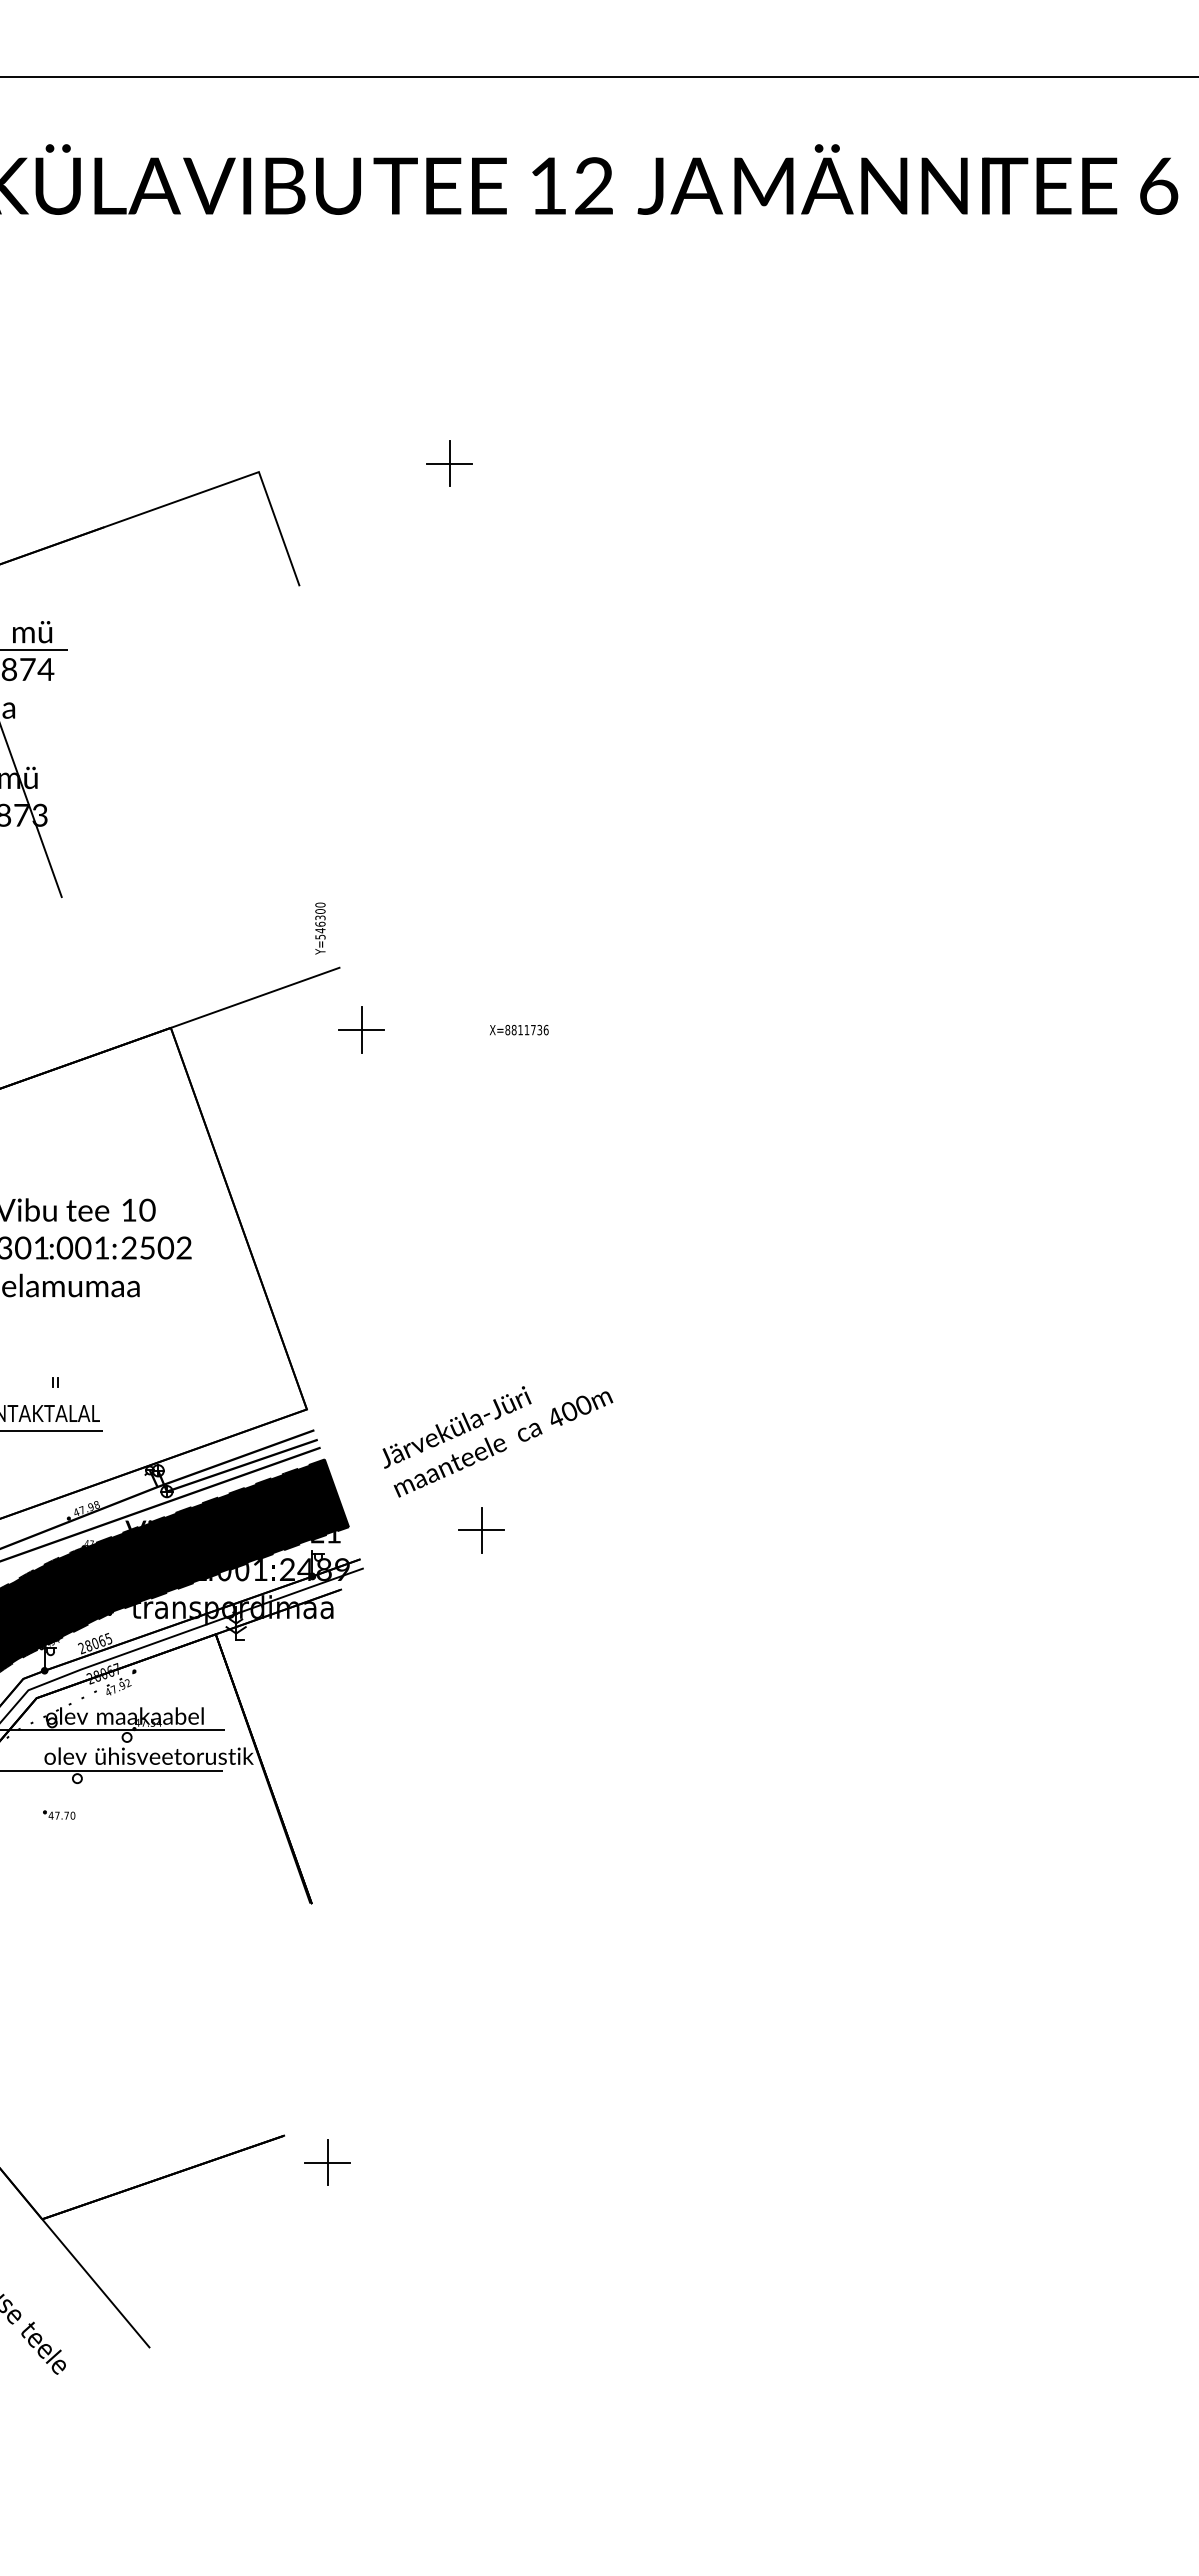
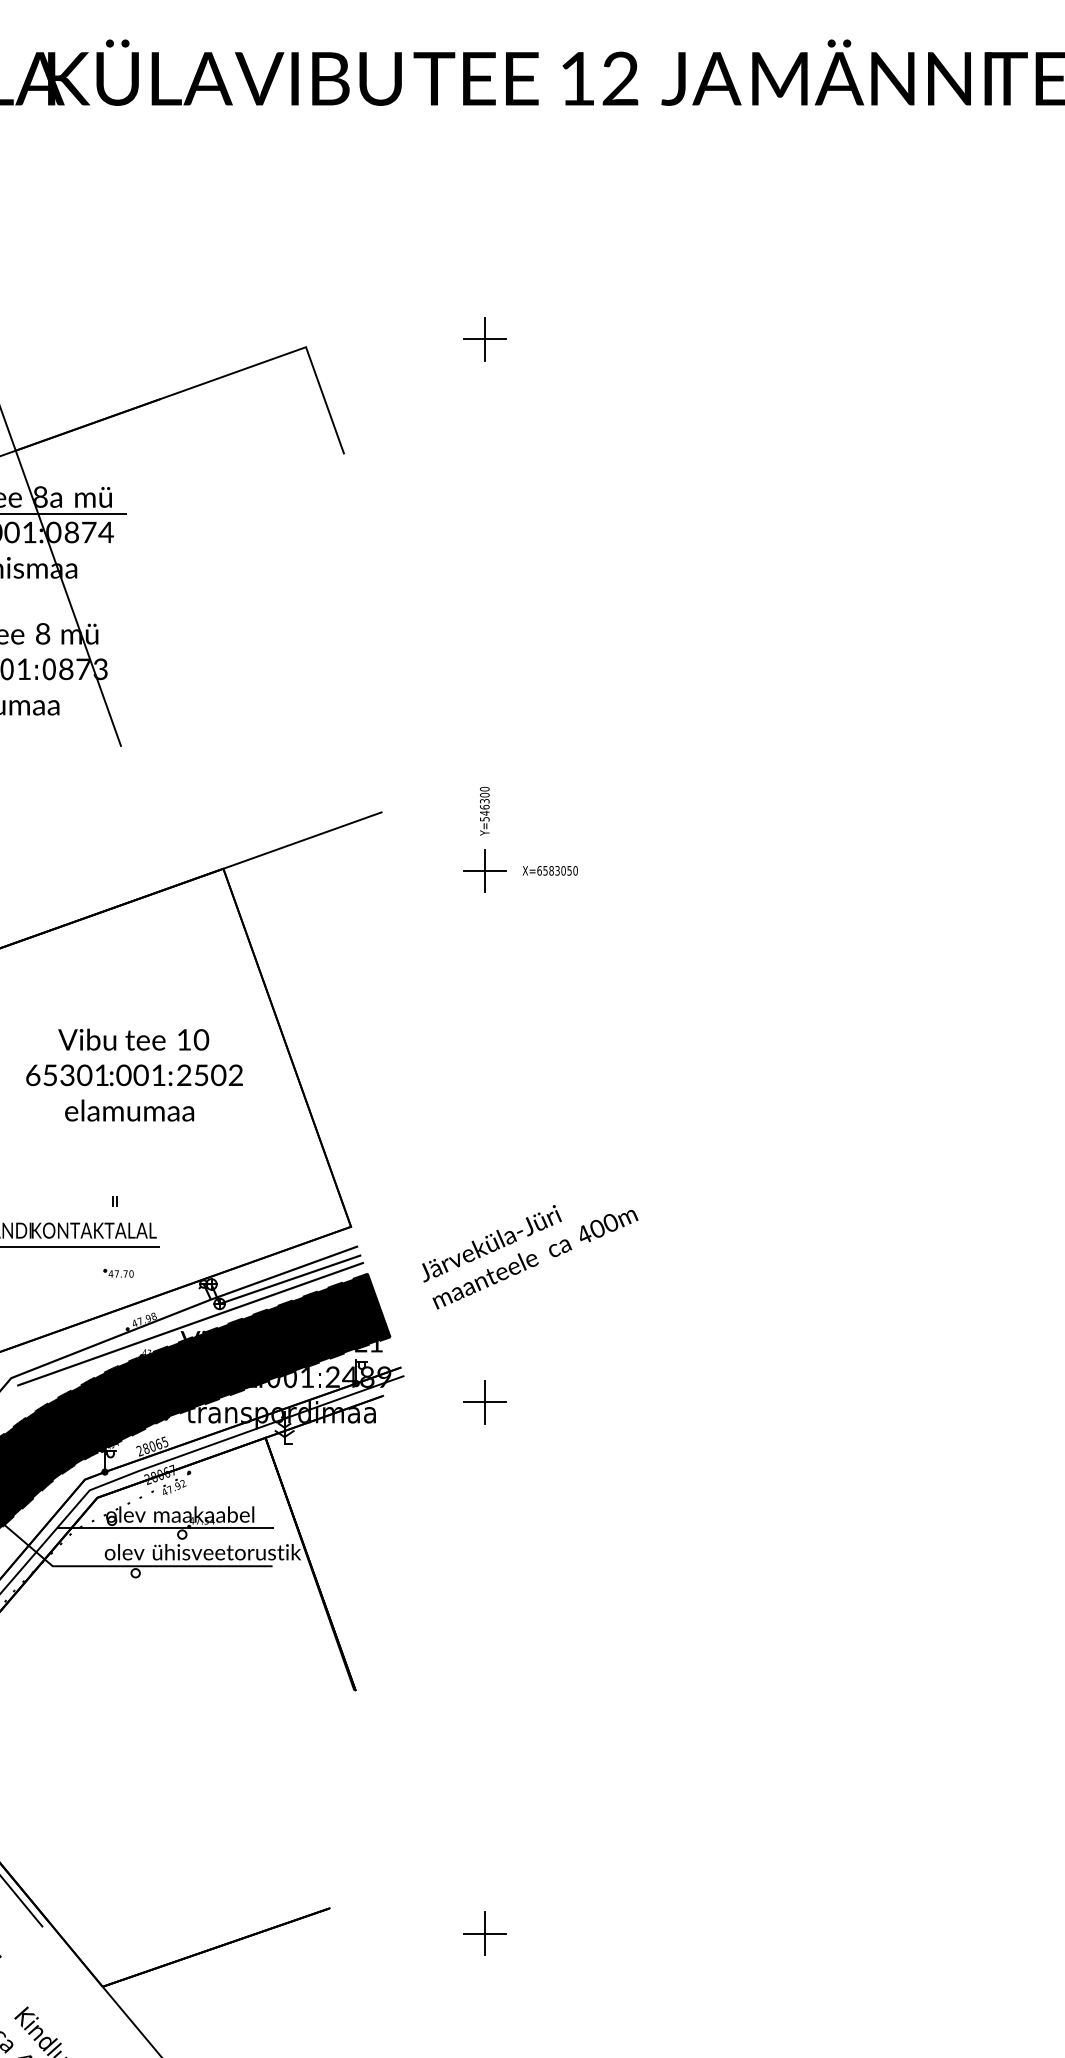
text: (320, 928) -> (484, 811), moved
part: (361, 1029) -> (484, 870), moved
text: (526, 1029) -> (557, 870), X=8811736 -> X=6583050
part: (481, 1530) -> (484, 1402), moved
part: (59, 1814) -> (118, 1272), moved
part: (327, 2162) -> (484, 1933), moved

